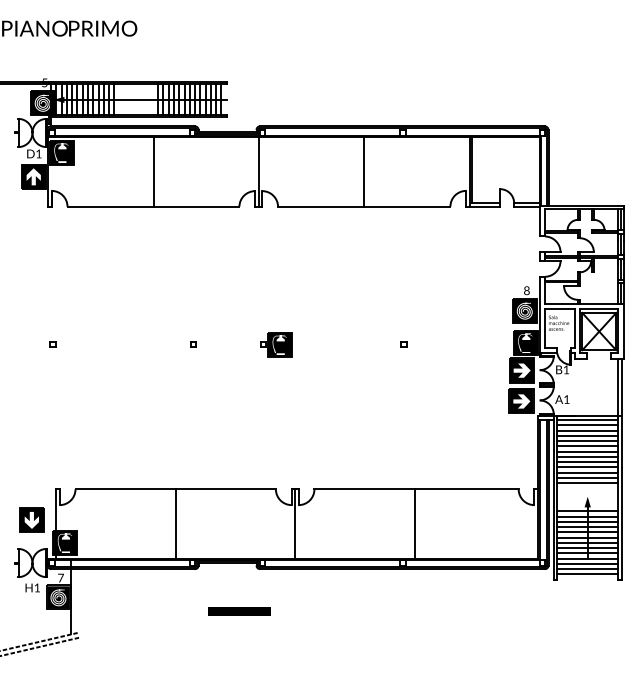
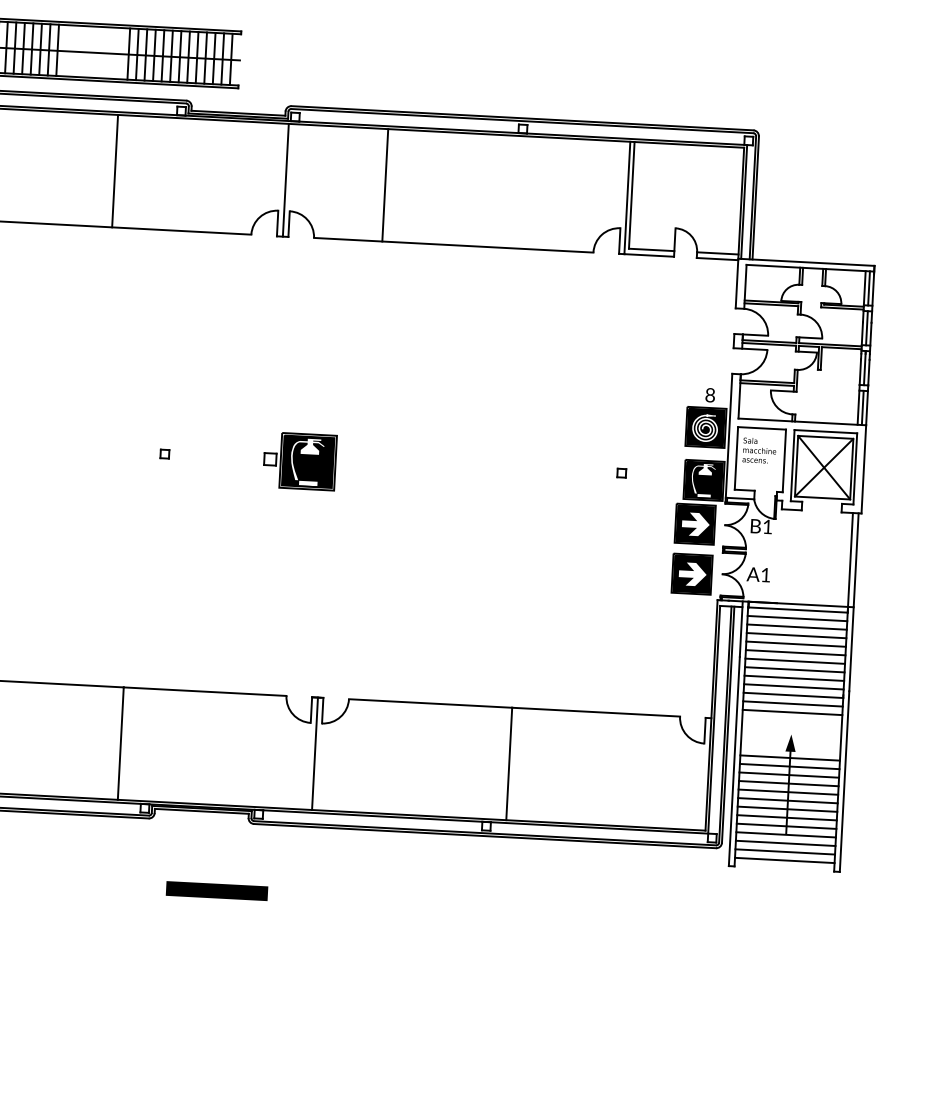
line: (364, 171) -> (385, 184), moved
part: (276, 344) -> (299, 461), size x1.4
part: (403, 344) -> (621, 473), moved

